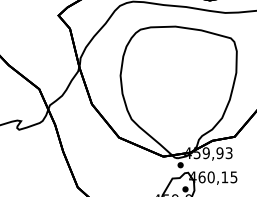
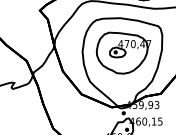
part: (180, 76) -> (123, 52), added

